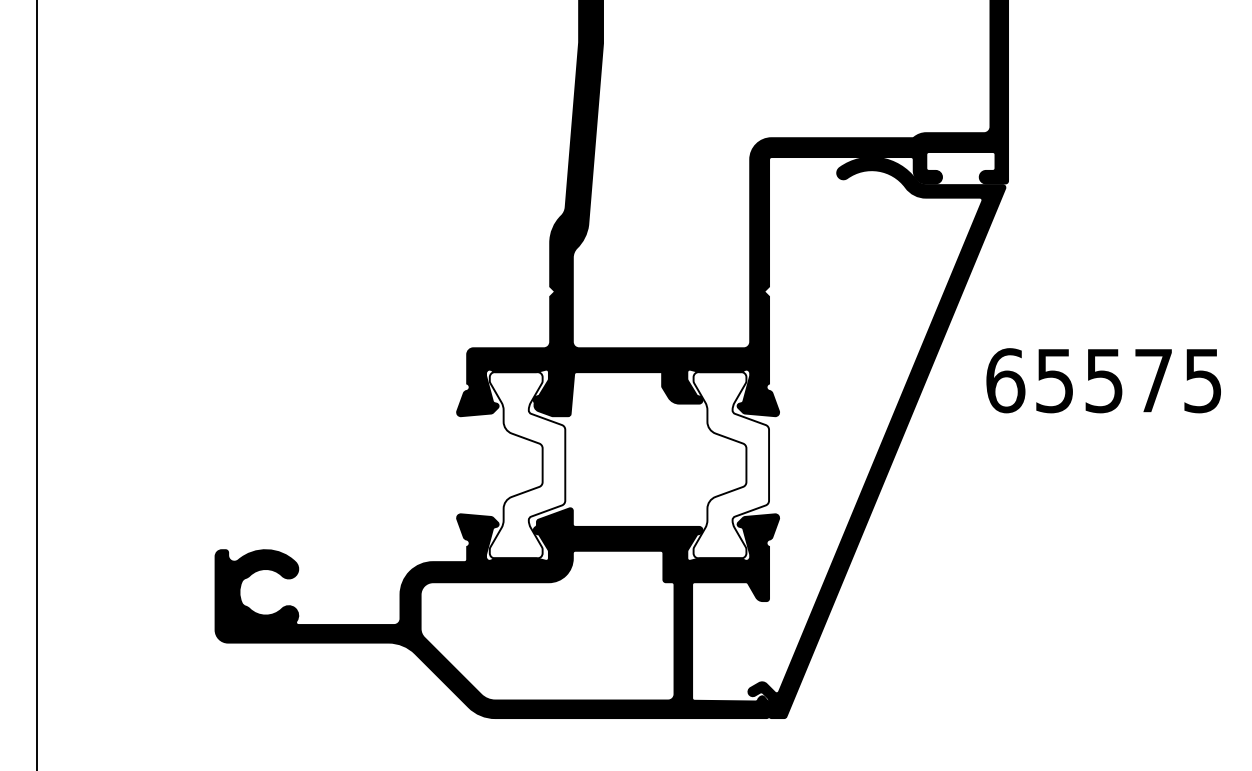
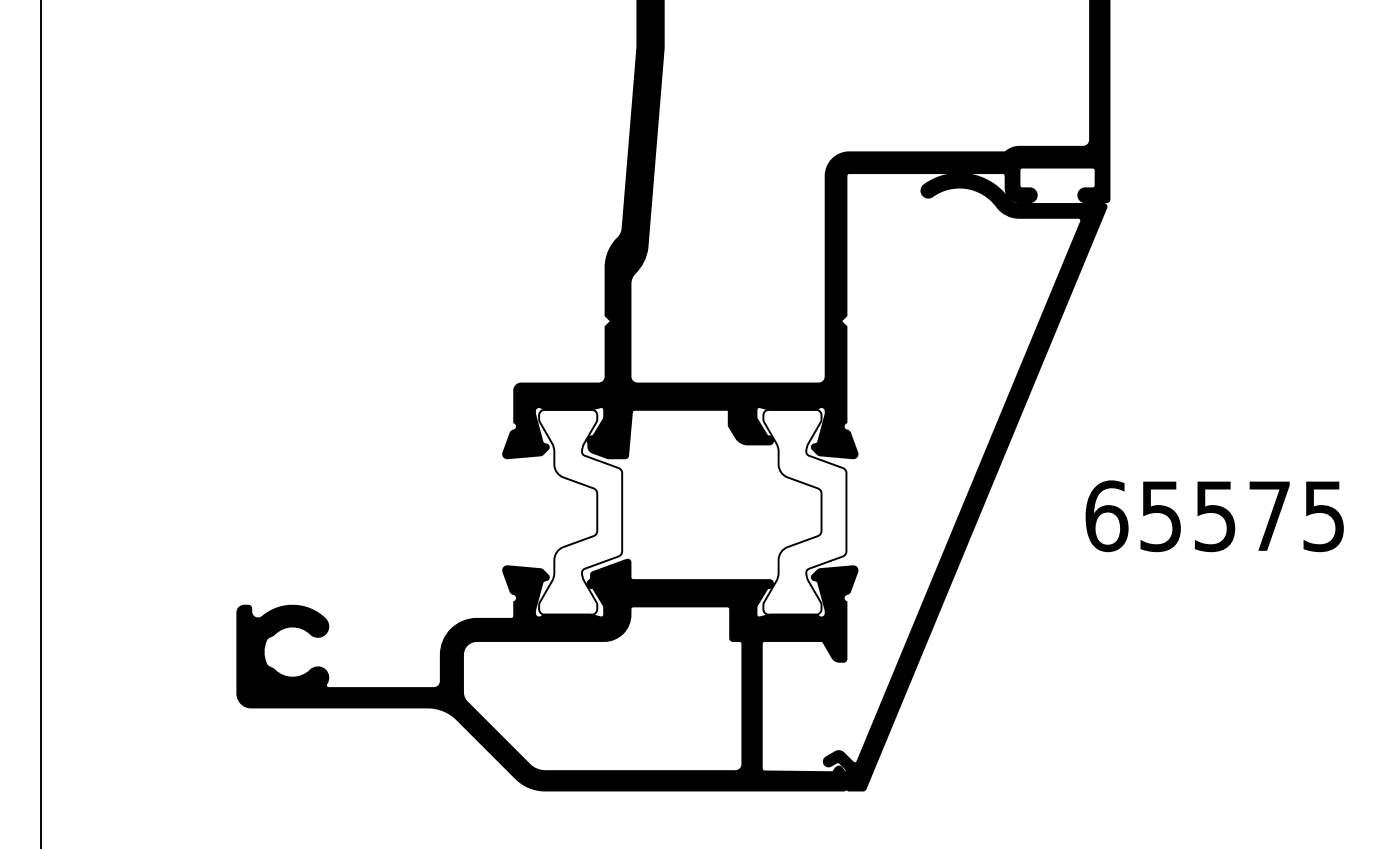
text: (1103, 380) -> (1214, 516), moved

